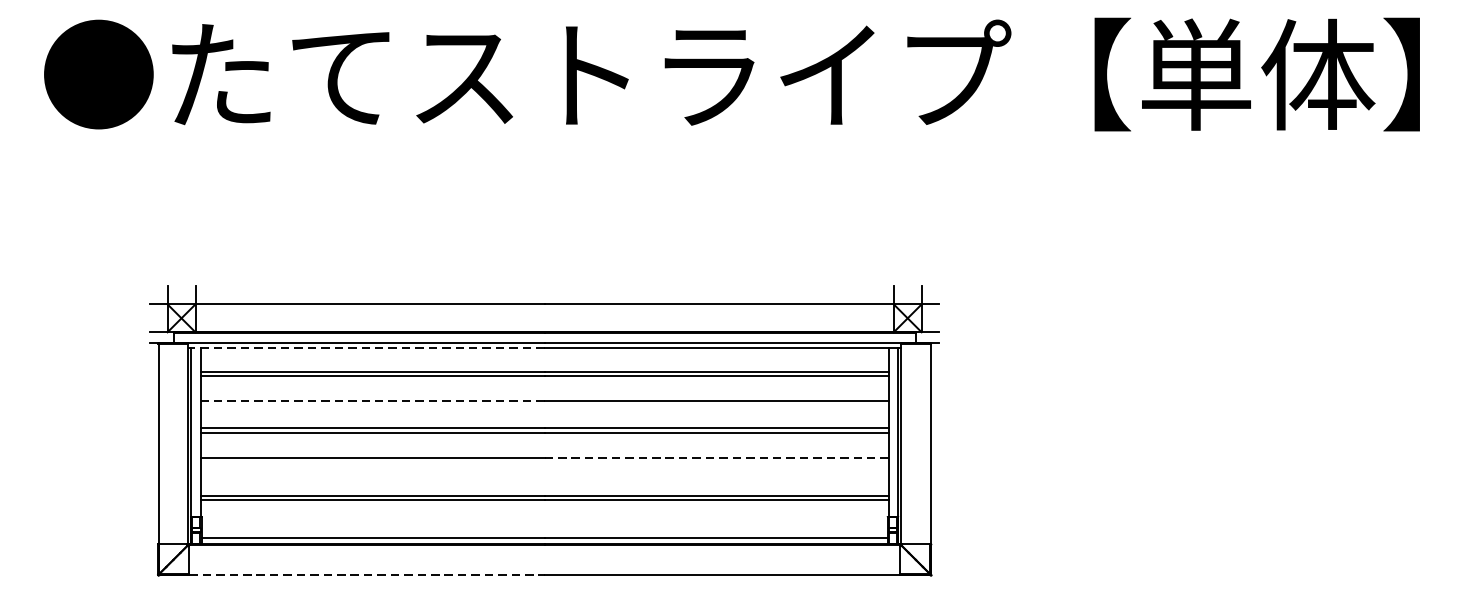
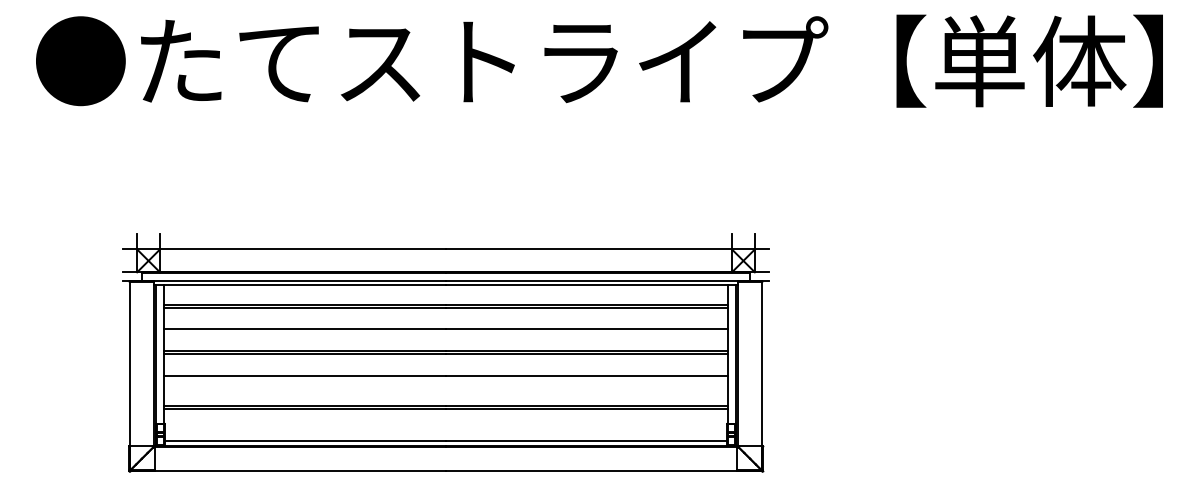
line: (365, 348) -> (299, 285), dashed -> solid
line: (373, 400) -> (305, 328), dashed -> solid
line: (716, 458) -> (586, 375), dashed -> solid
line: (366, 574) -> (300, 470), dashed -> solid

